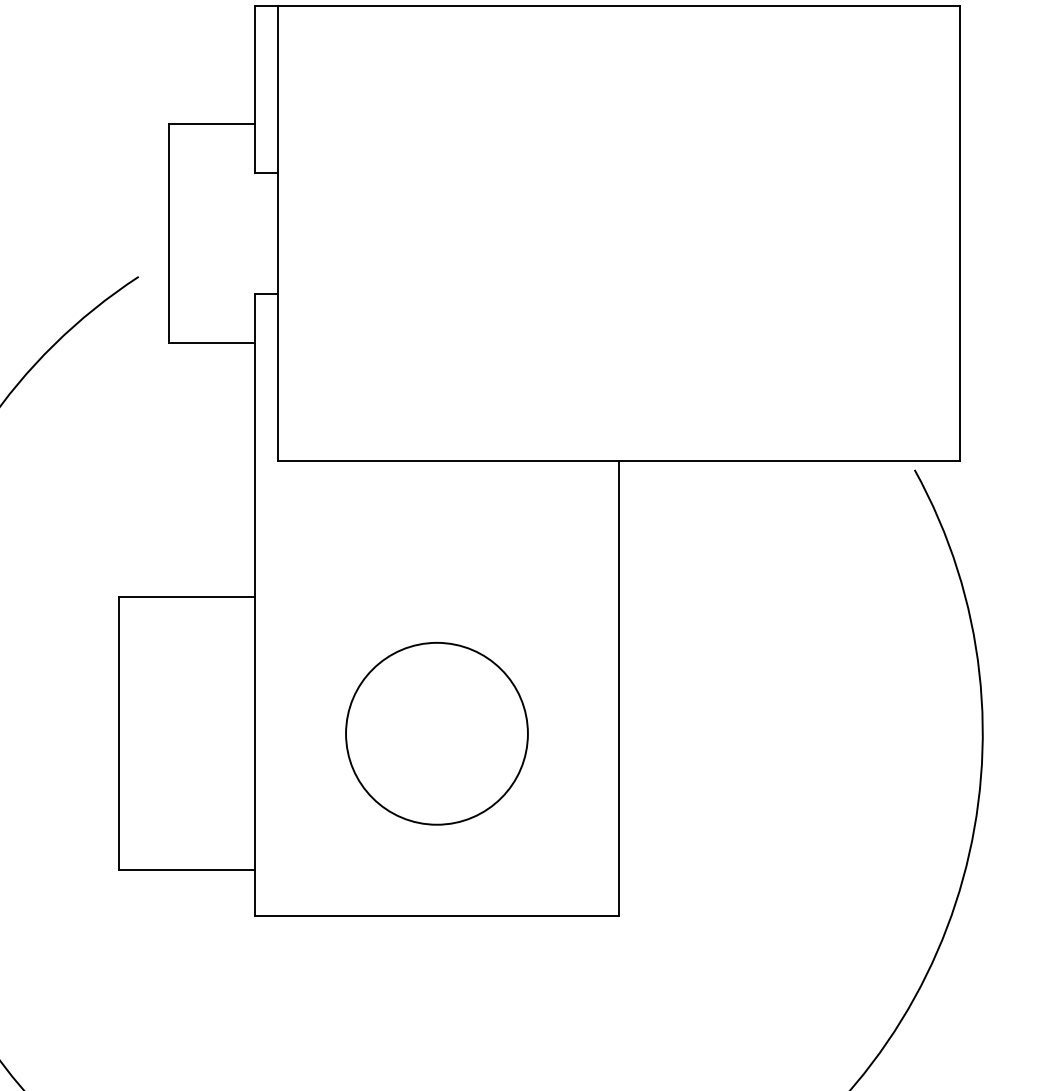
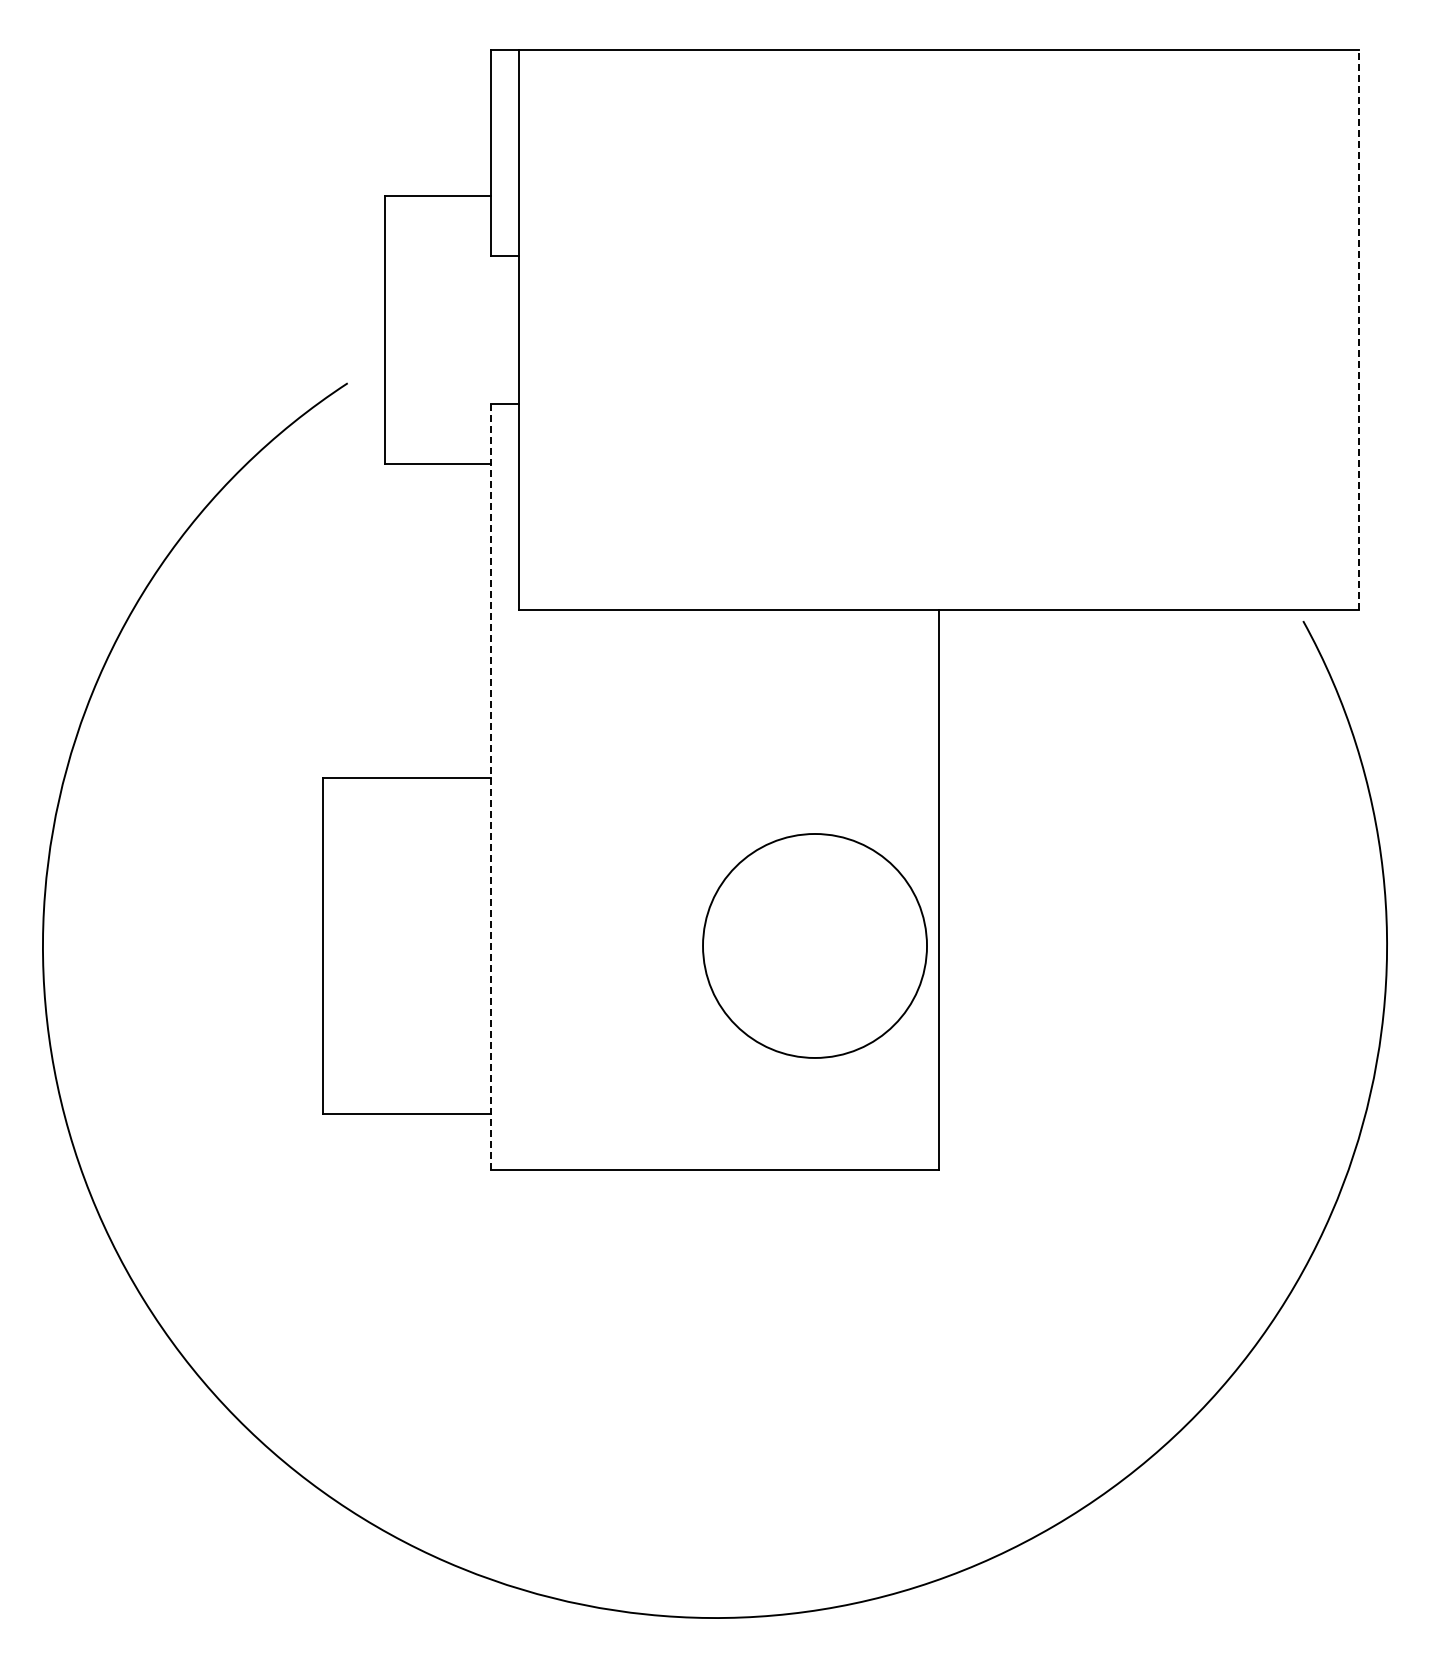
line: (959, 233) -> (1358, 330), solid -> dashed
line: (255, 605) -> (491, 787), solid -> dashed
circle: (436, 733) -> (814, 945), moved

